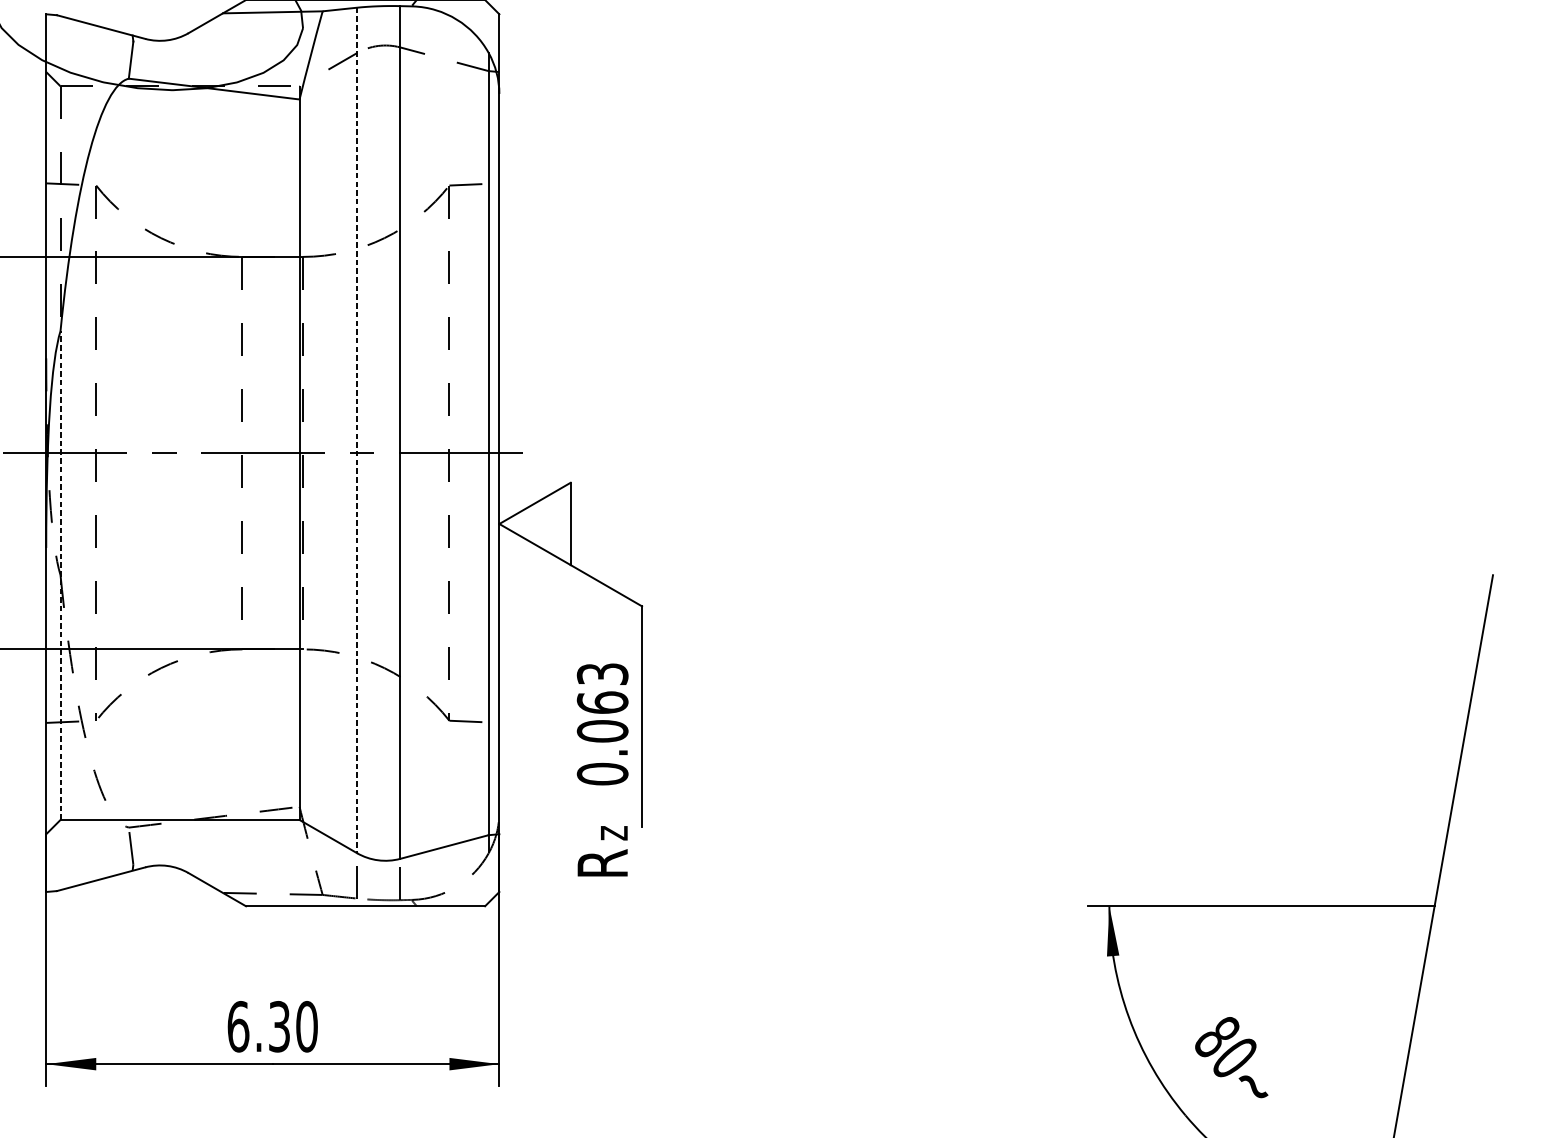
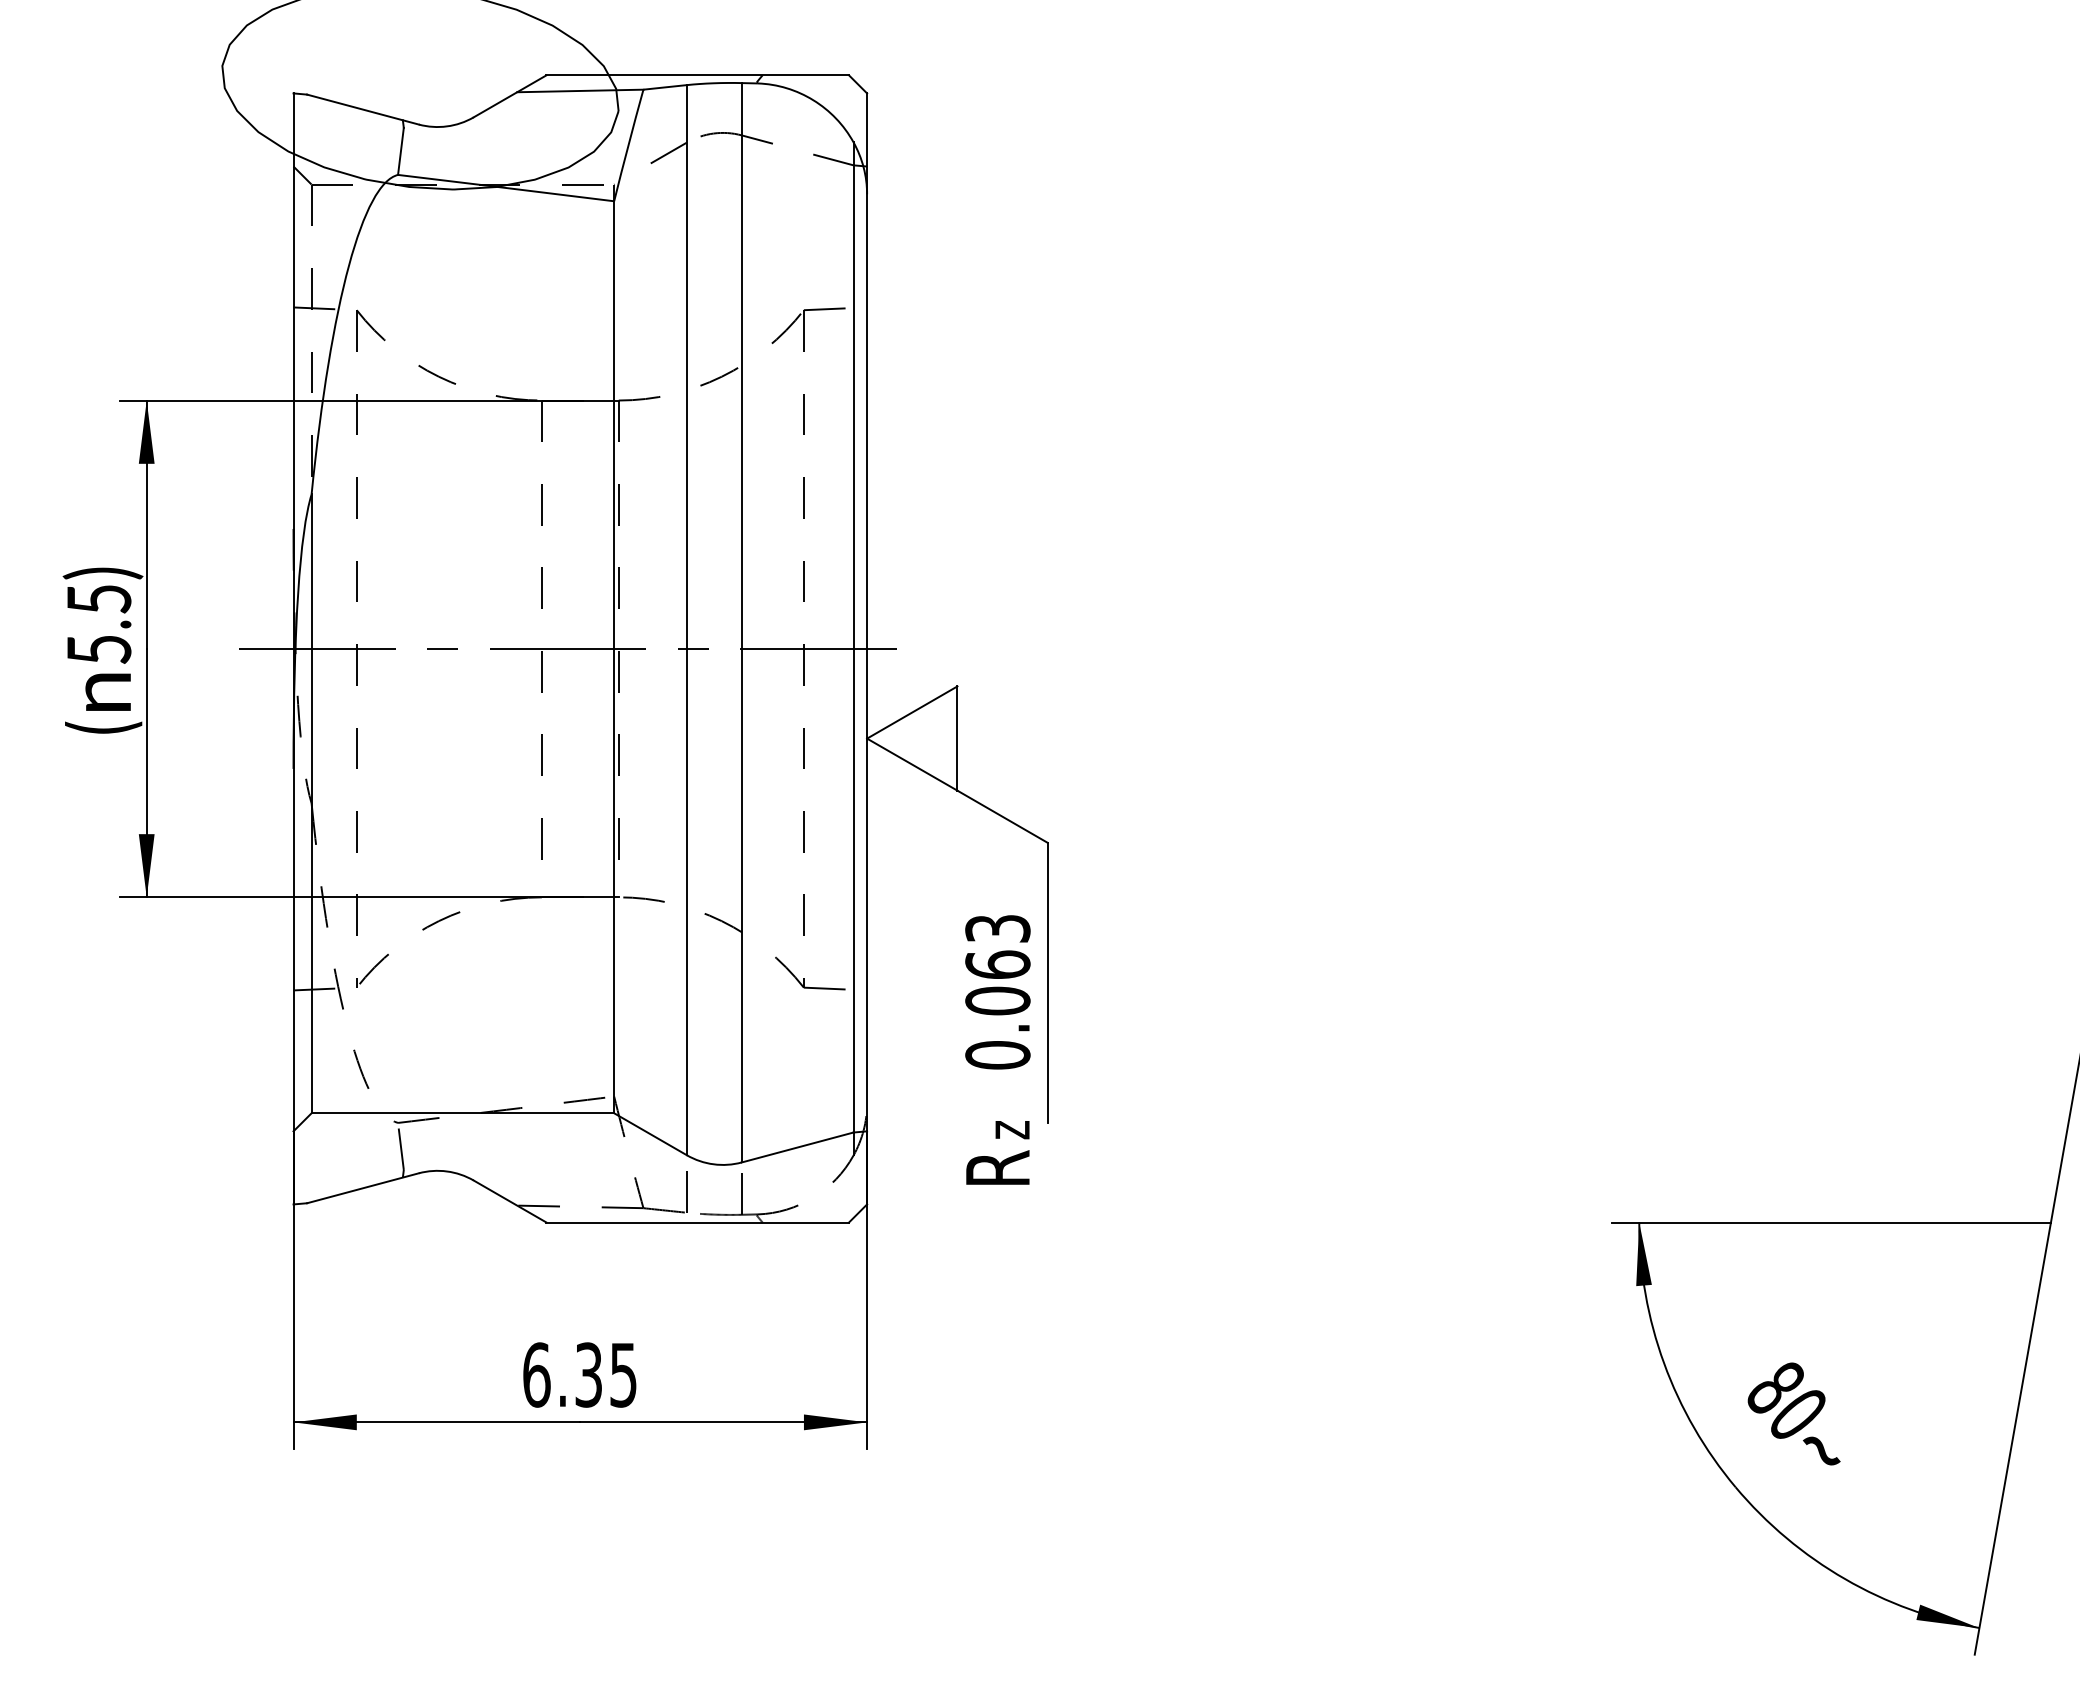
line: (356, 430) -> (686, 620), dashed -> solid
line: (60, 575) -> (311, 803), dashed -> solid
text: (306, 1026) -> (623, 1374), 6.30 -> 6.35

